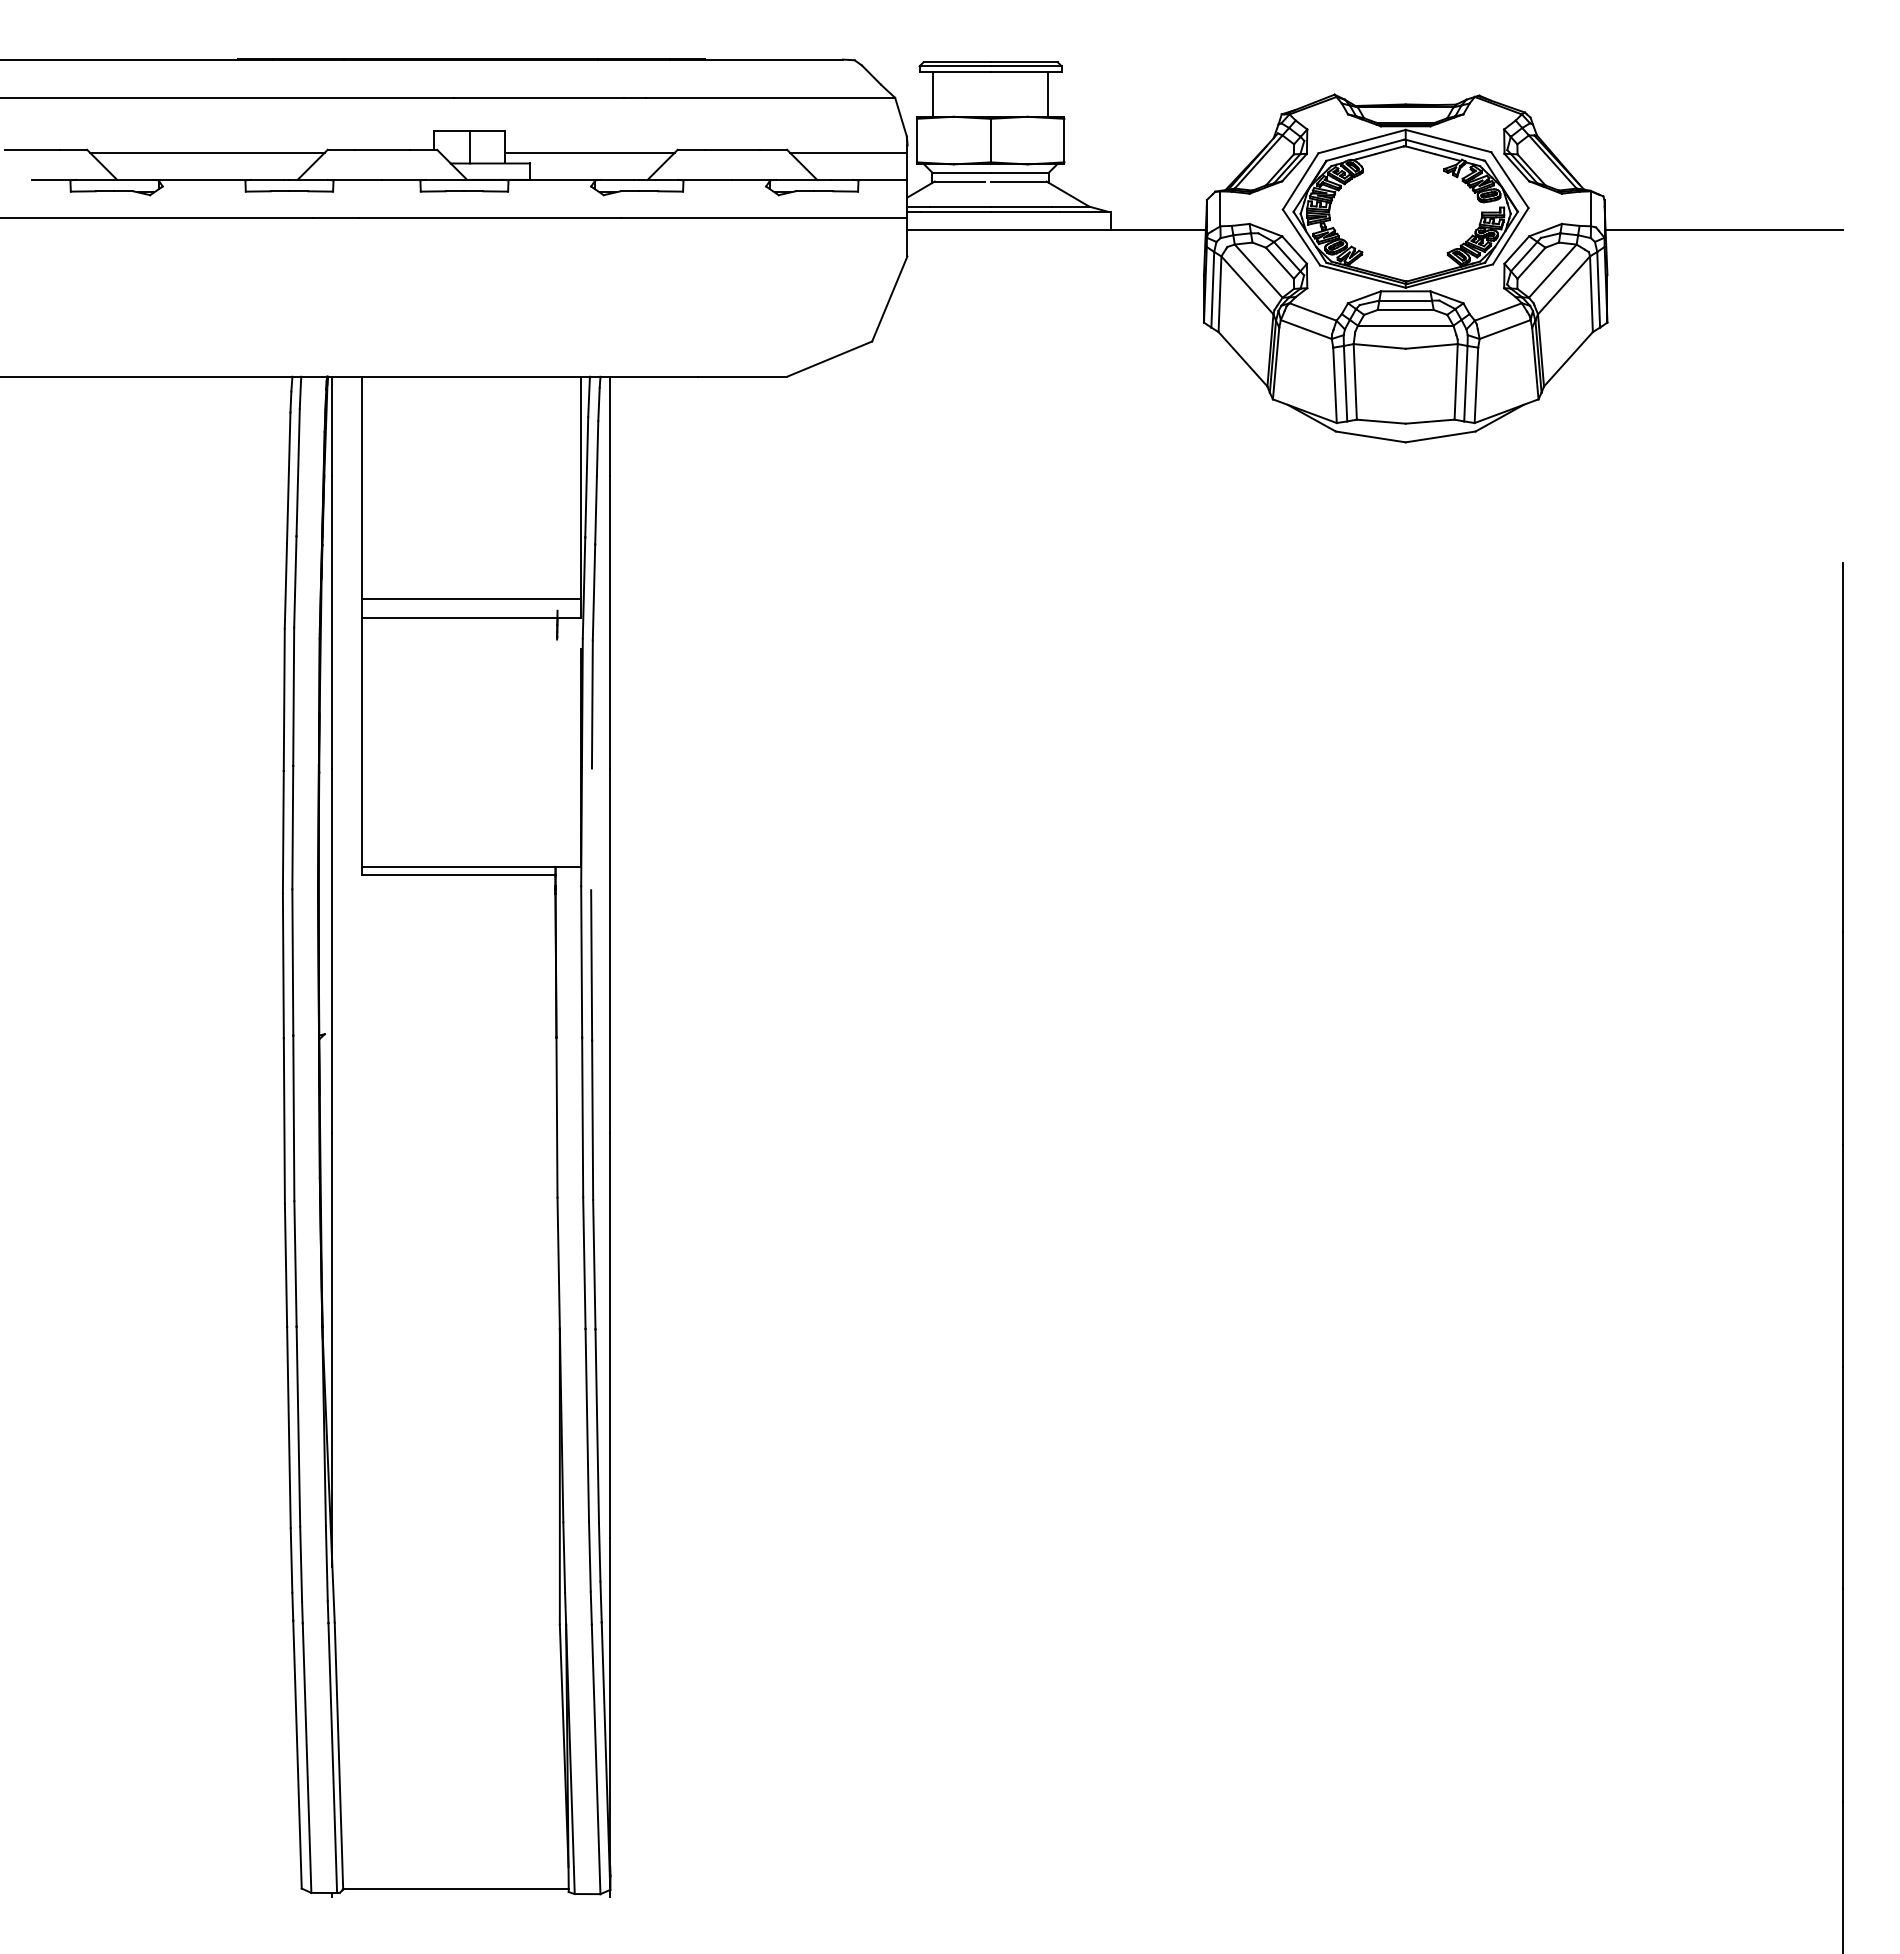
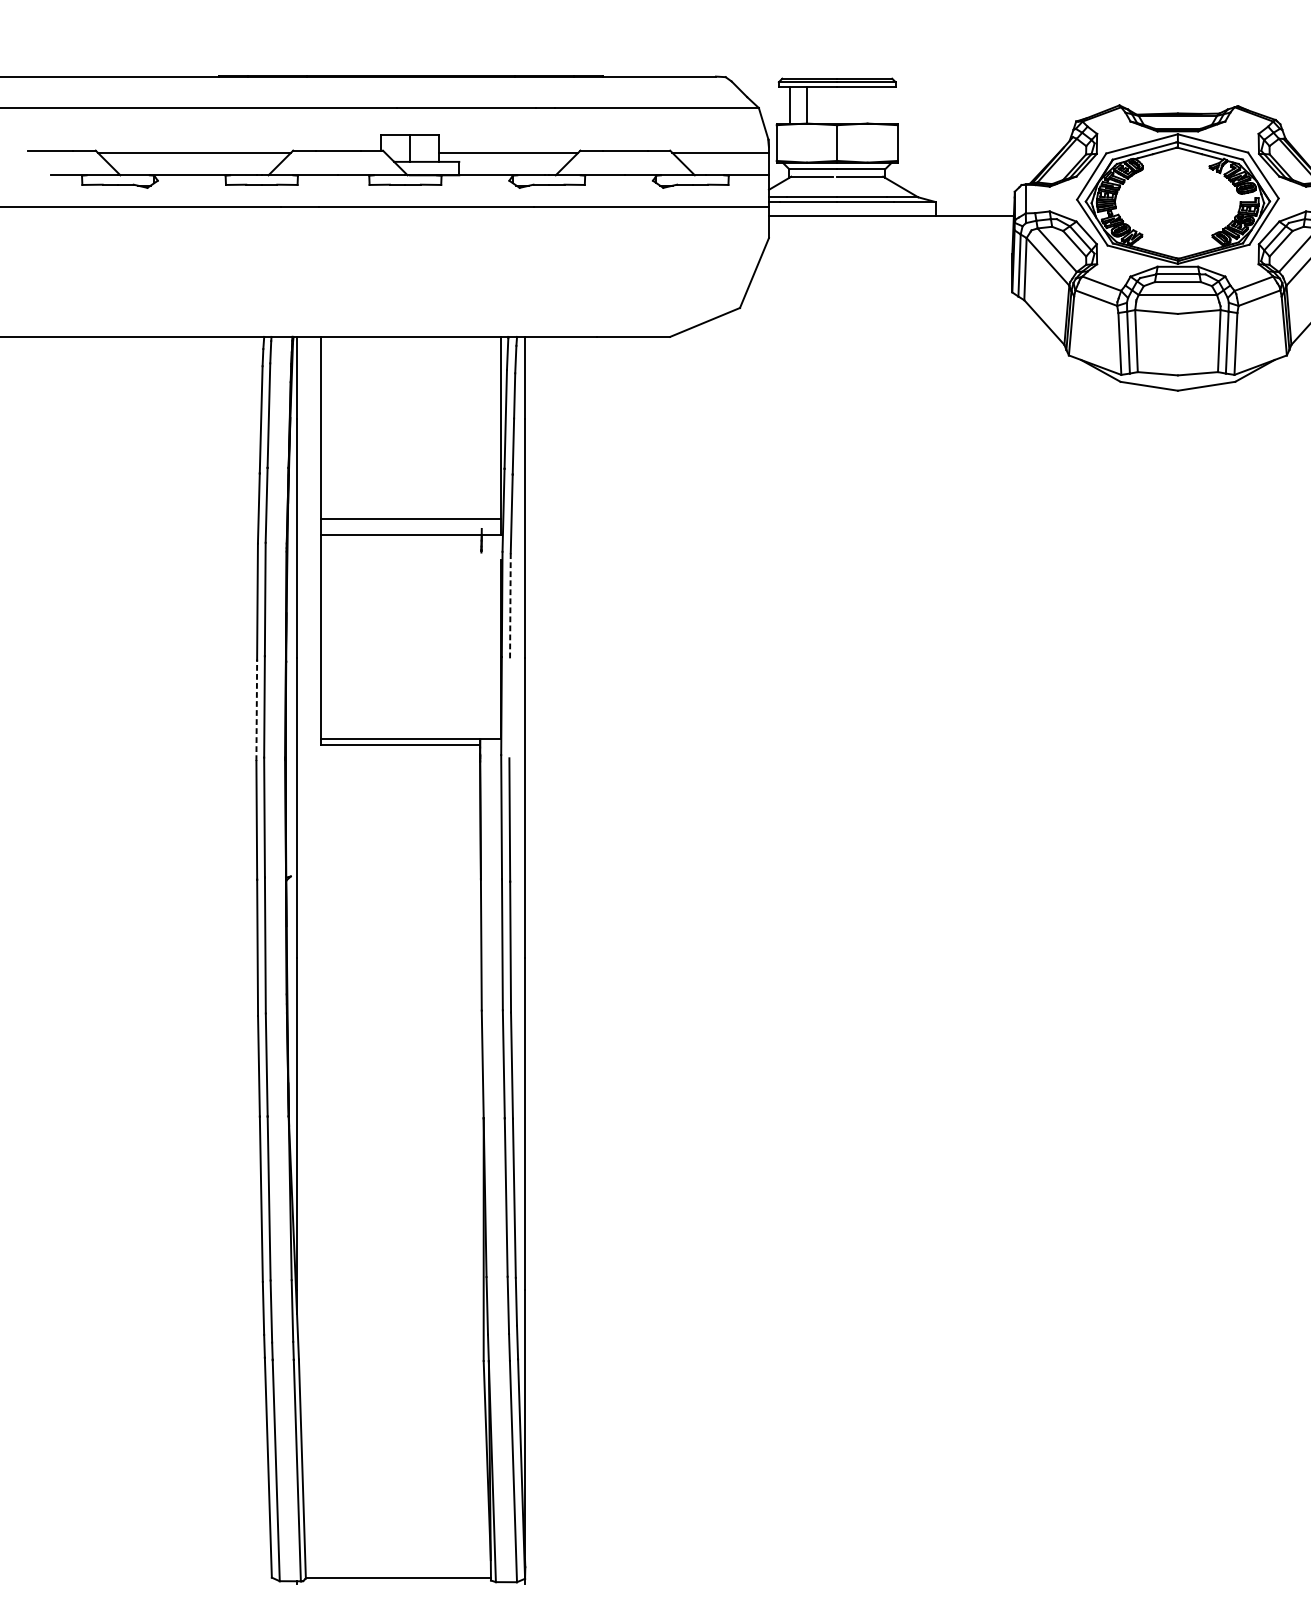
line: (1048, 93) -> (807, 104), moved
line: (592, 704) -> (510, 605), solid -> dashed
line: (283, 831) -> (256, 710), solid -> dashed

